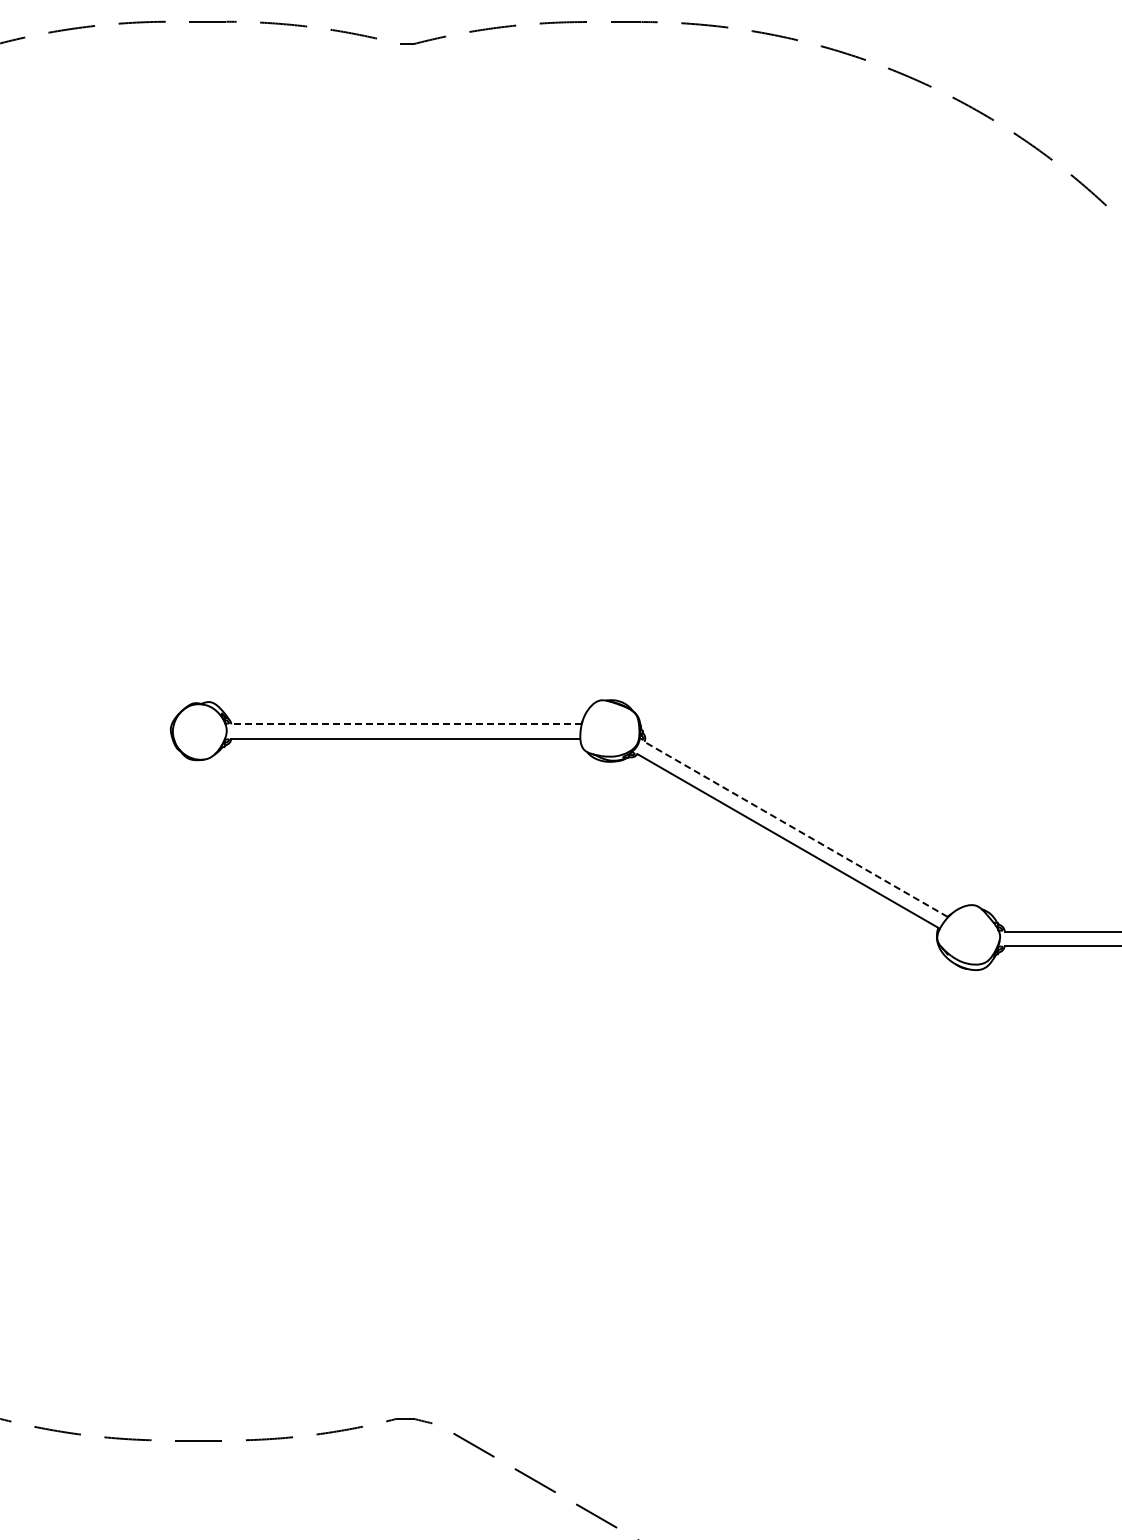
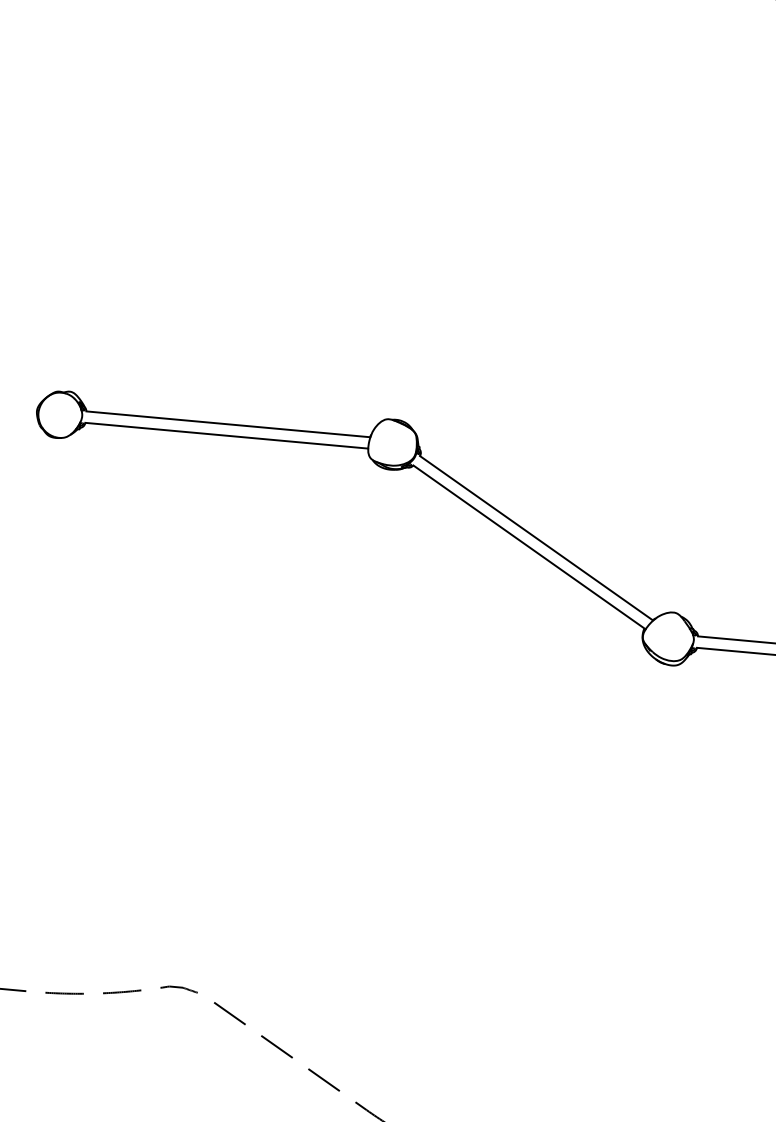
line: (405, 724) -> (227, 424), dashed -> solid
line: (795, 829) -> (535, 538), dashed -> solid

